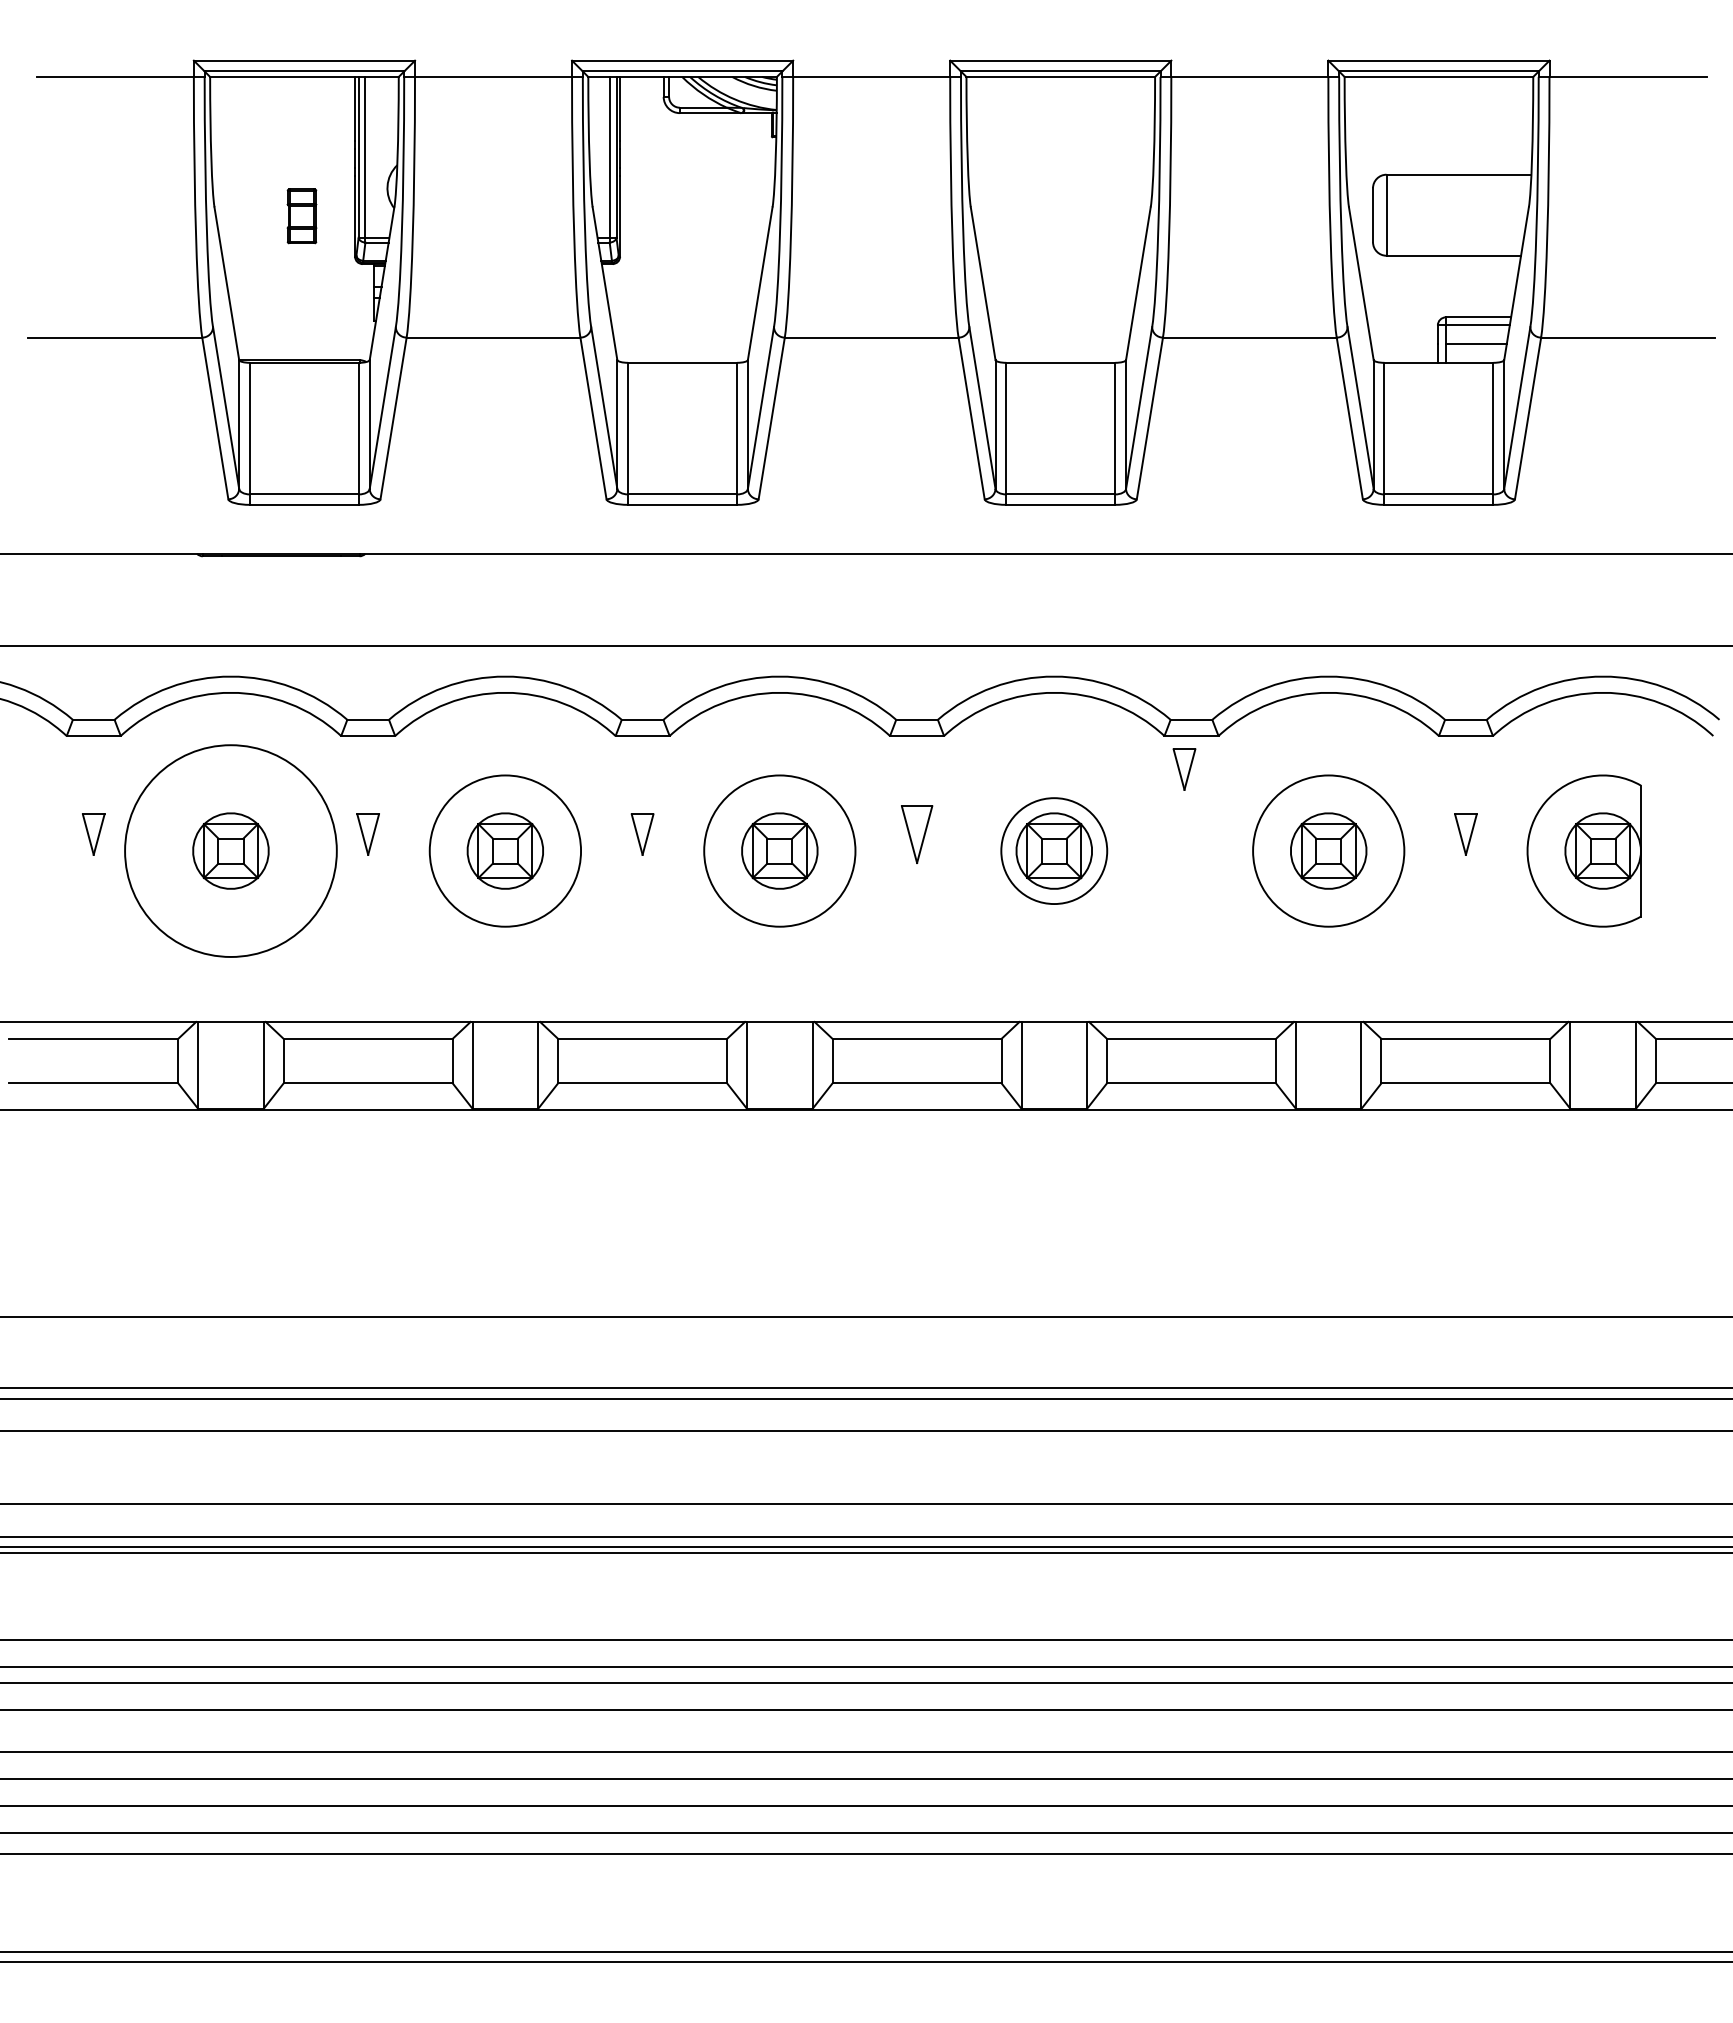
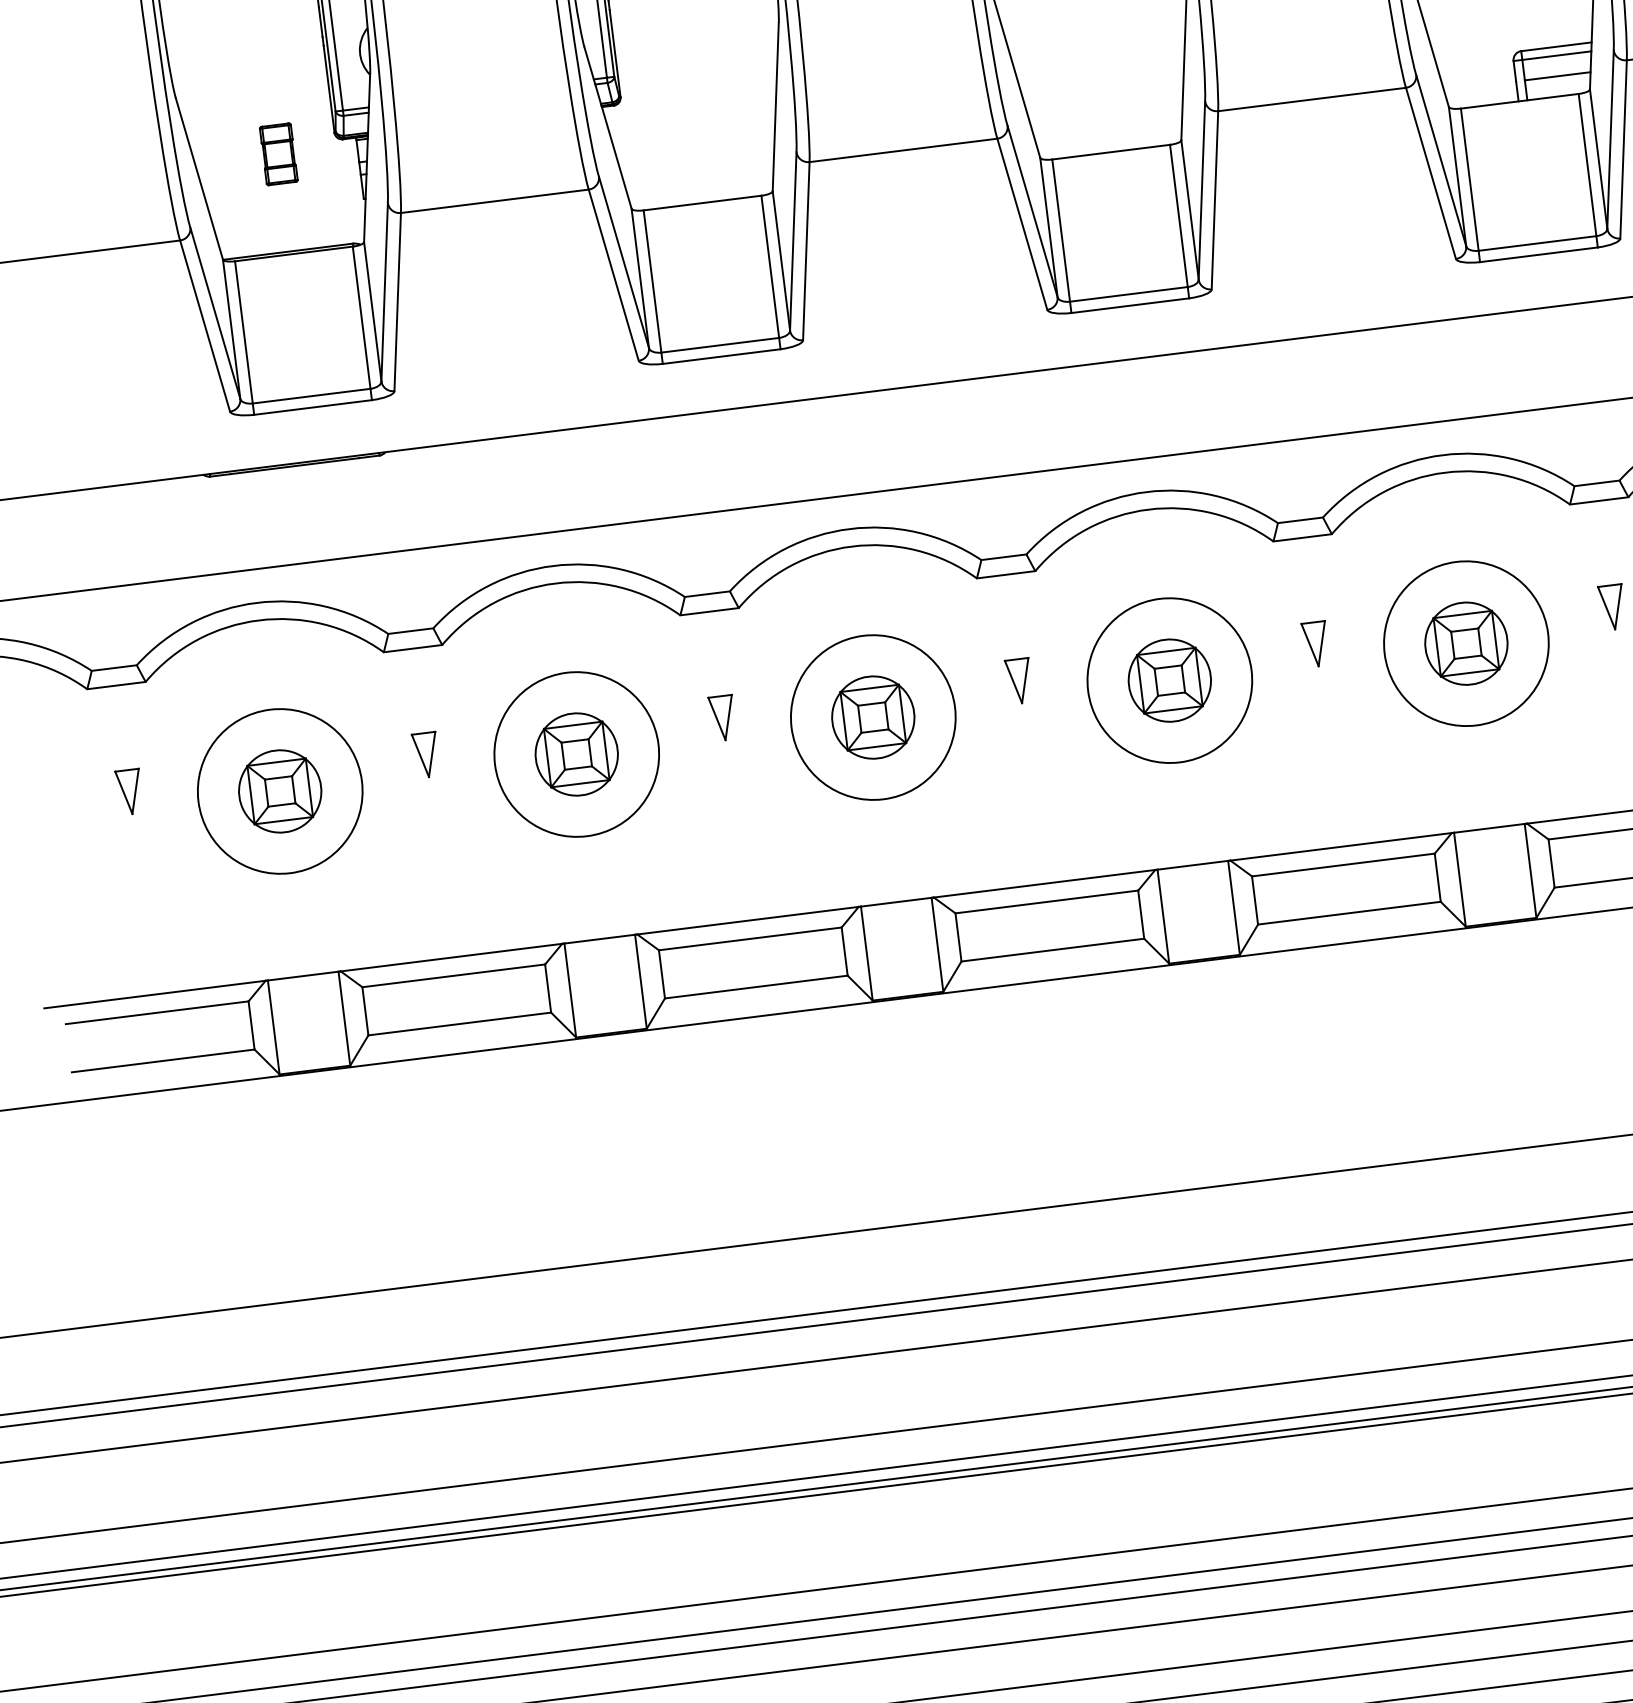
part: (301, 216) -> (278, 154), moved
part: (1184, 769) -> (1315, 644), moved
part: (916, 834) -> (1018, 681), size x0.71
circle: (230, 850) -> (279, 790), size x0.71
circle: (1053, 850) -> (1168, 680), size x1.43

